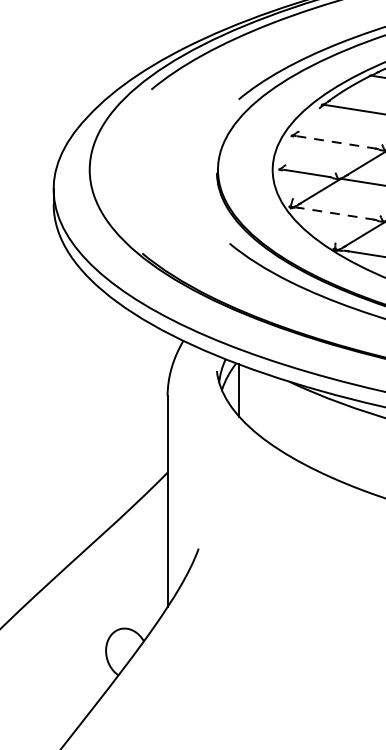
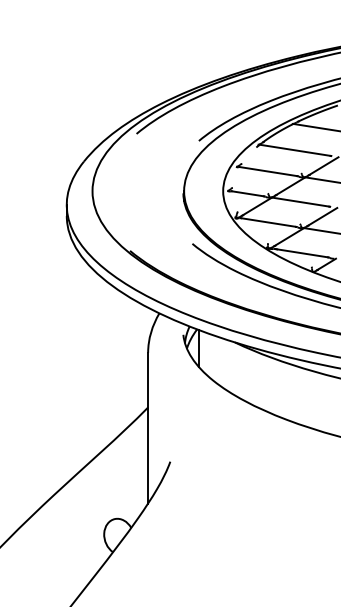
line: (334, 142) -> (267, 171), dashed -> solid
line: (336, 213) -> (268, 222), dashed -> solid

